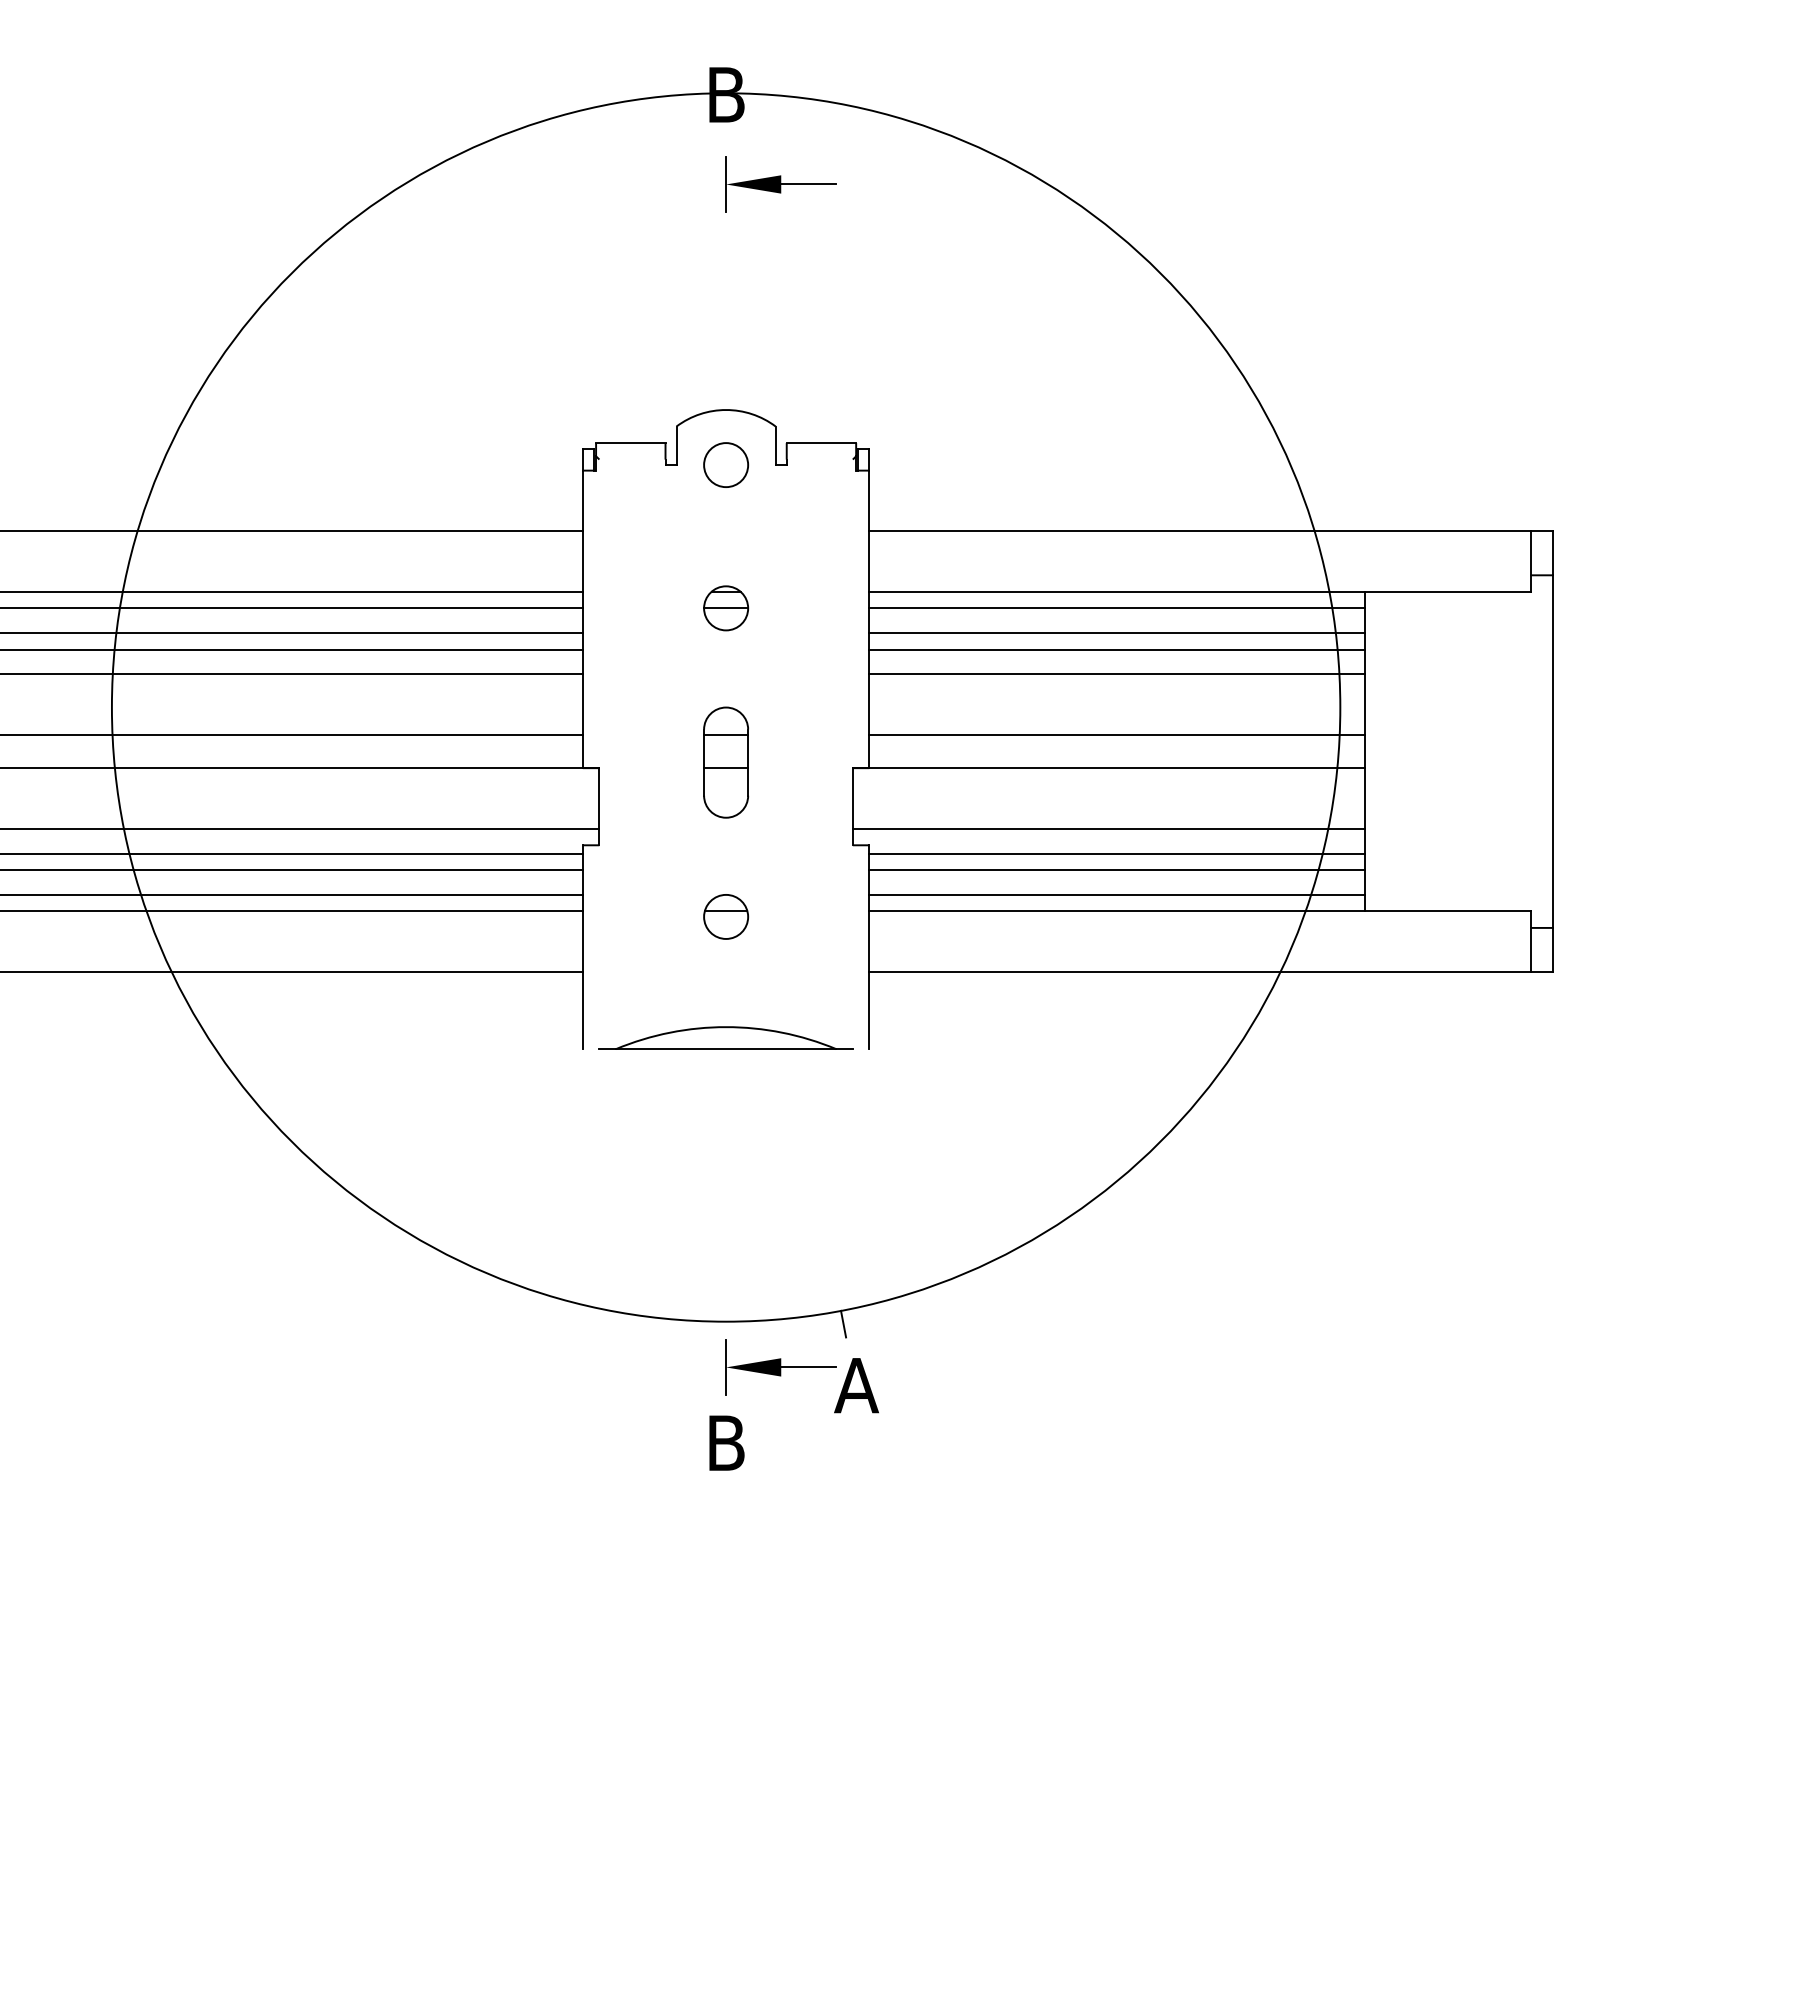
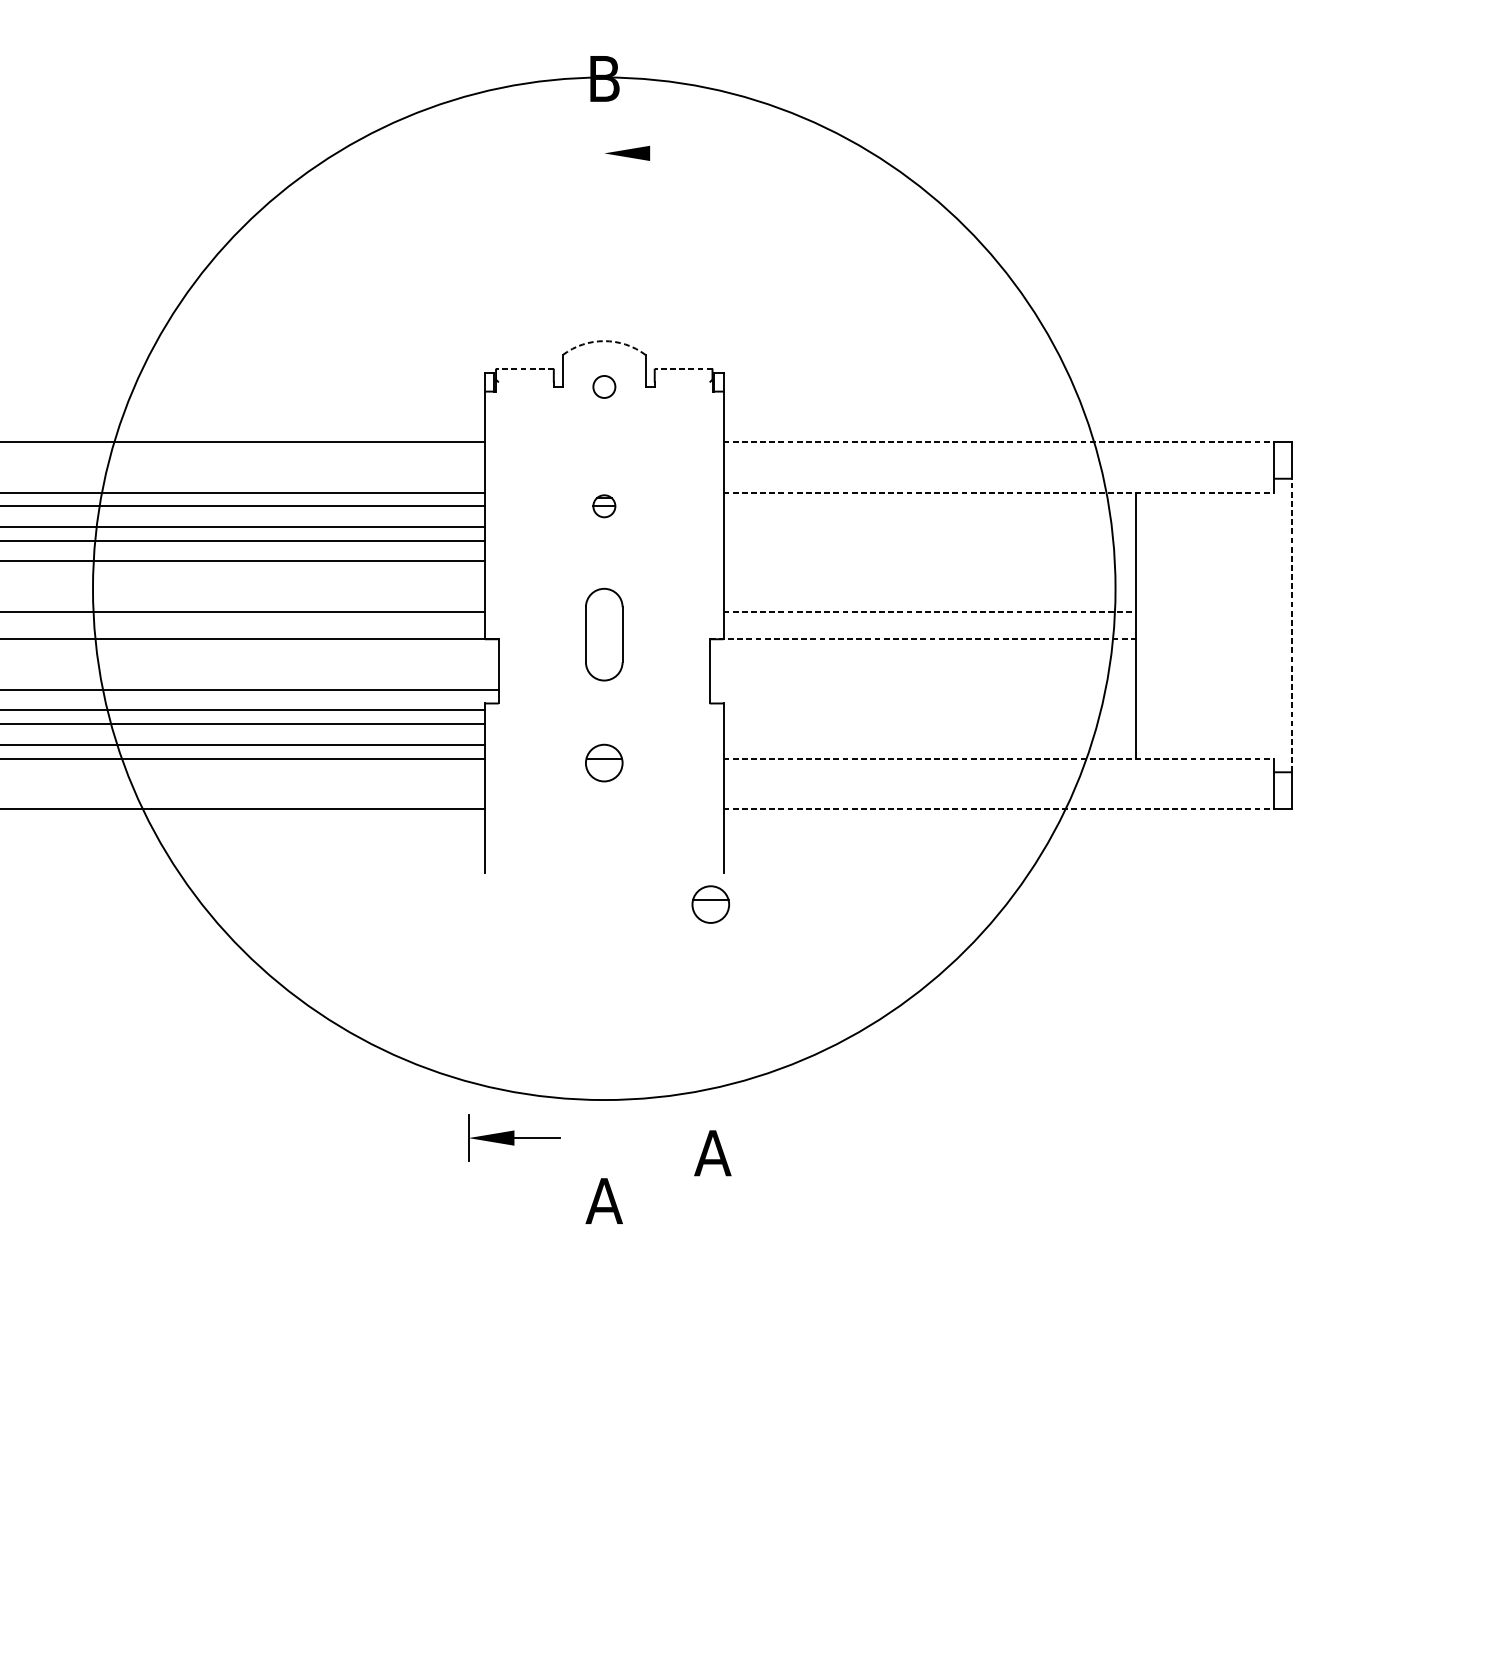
line: (726, 184) -> (604, 153), removed
line: (808, 184) -> (672, 153), removed
arc: (726, 410) -> (604, 341), solid -> dashed
line: (630, 443) -> (524, 369), solid -> dashed
line: (821, 443) -> (683, 369), solid -> dashed
circle: (726, 464) -> (604, 386), size x0.6
line: (1199, 531) -> (998, 442), solid -> dashed
line: (1199, 591) -> (998, 492), solid -> dashed
part: (726, 608) -> (604, 506), size x0.6
line: (1117, 608) -> (930, 506), removed
line: (1117, 633) -> (930, 527), removed
line: (1117, 649) -> (930, 540), removed
line: (1117, 674) -> (930, 561), removed
line: (726, 734) -> (604, 611), removed
line: (1117, 734) -> (930, 611), solid -> dashed
line: (1552, 751) -> (1292, 625), solid -> dashed
line: (726, 768) -> (604, 639), removed
line: (1109, 768) -> (923, 639), solid -> dashed
line: (1108, 828) -> (922, 689), removed
line: (1117, 853) -> (930, 710), removed
line: (1117, 870) -> (930, 724), removed
line: (1117, 894) -> (930, 744), removed
line: (1199, 911) -> (998, 758), solid -> dashed
line: (1199, 972) -> (998, 809), solid -> dashed
part: (725, 1037) -> (603, 863), removed
part: (854, 1086) -> (711, 904), added
line: (843, 1323) -> (701, 1101), removed
part: (780, 1367) -> (513, 1138), moved
text: (725, 1442) -> (603, 1200), B -> A

